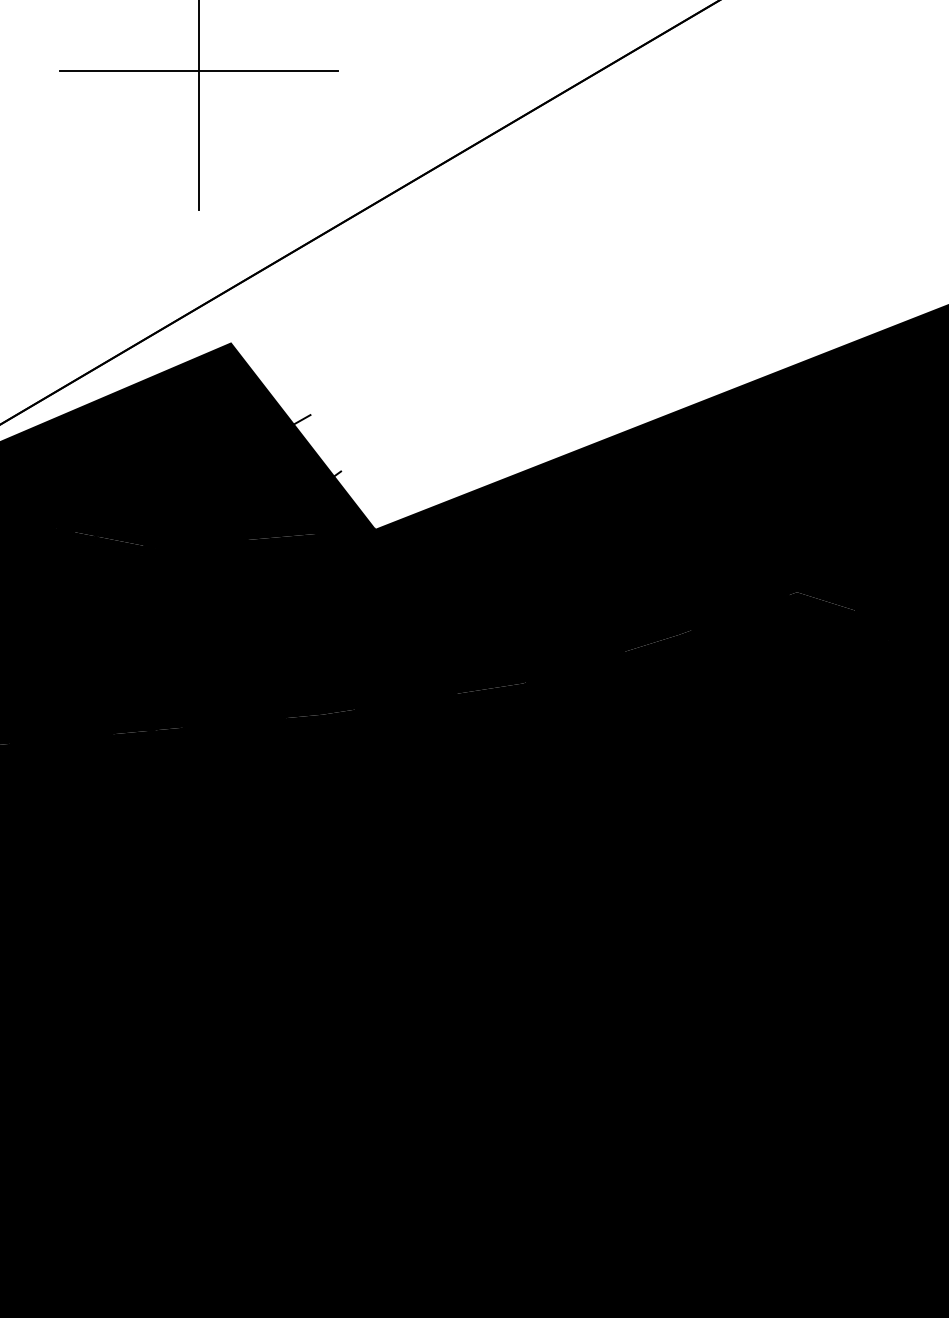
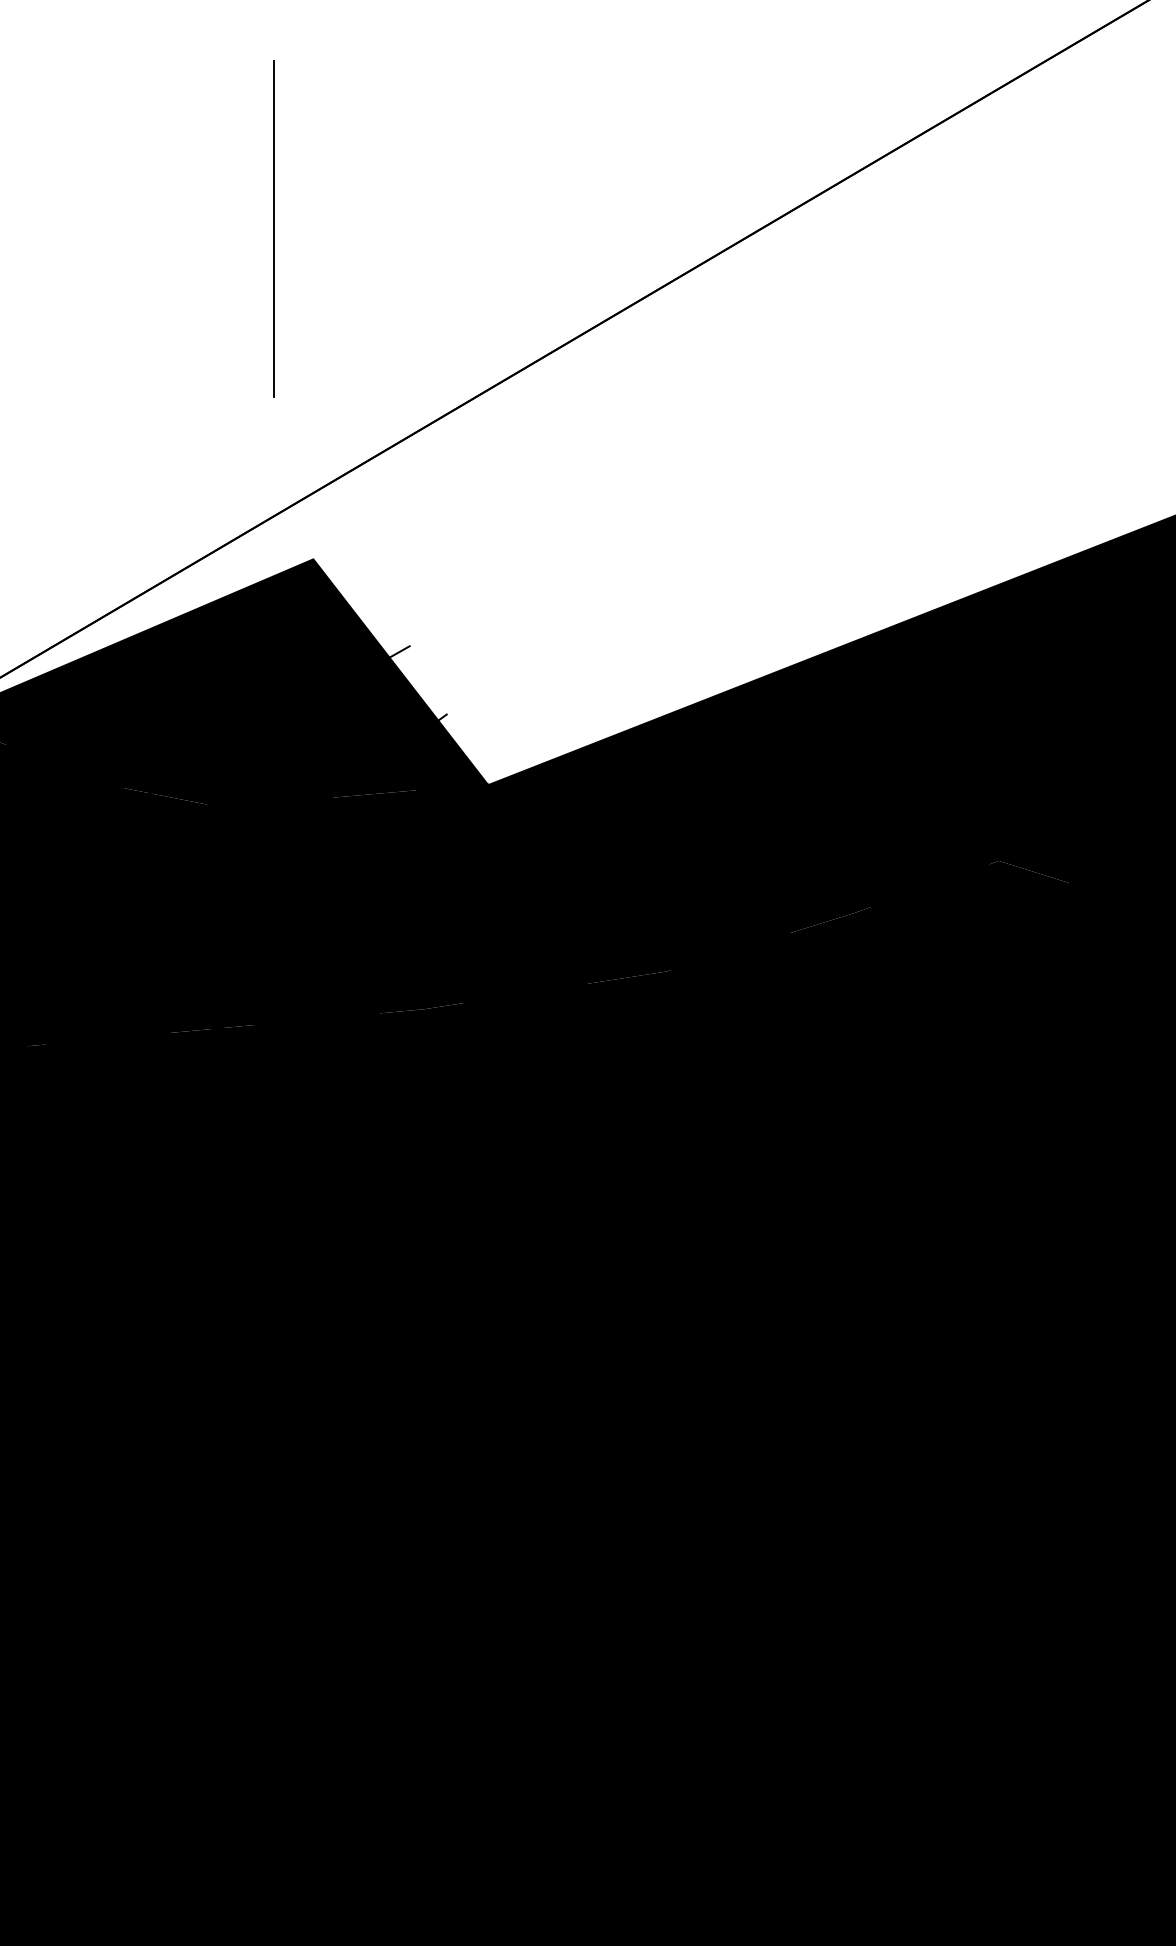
line: (198, 70) -> (274, 229), removed

